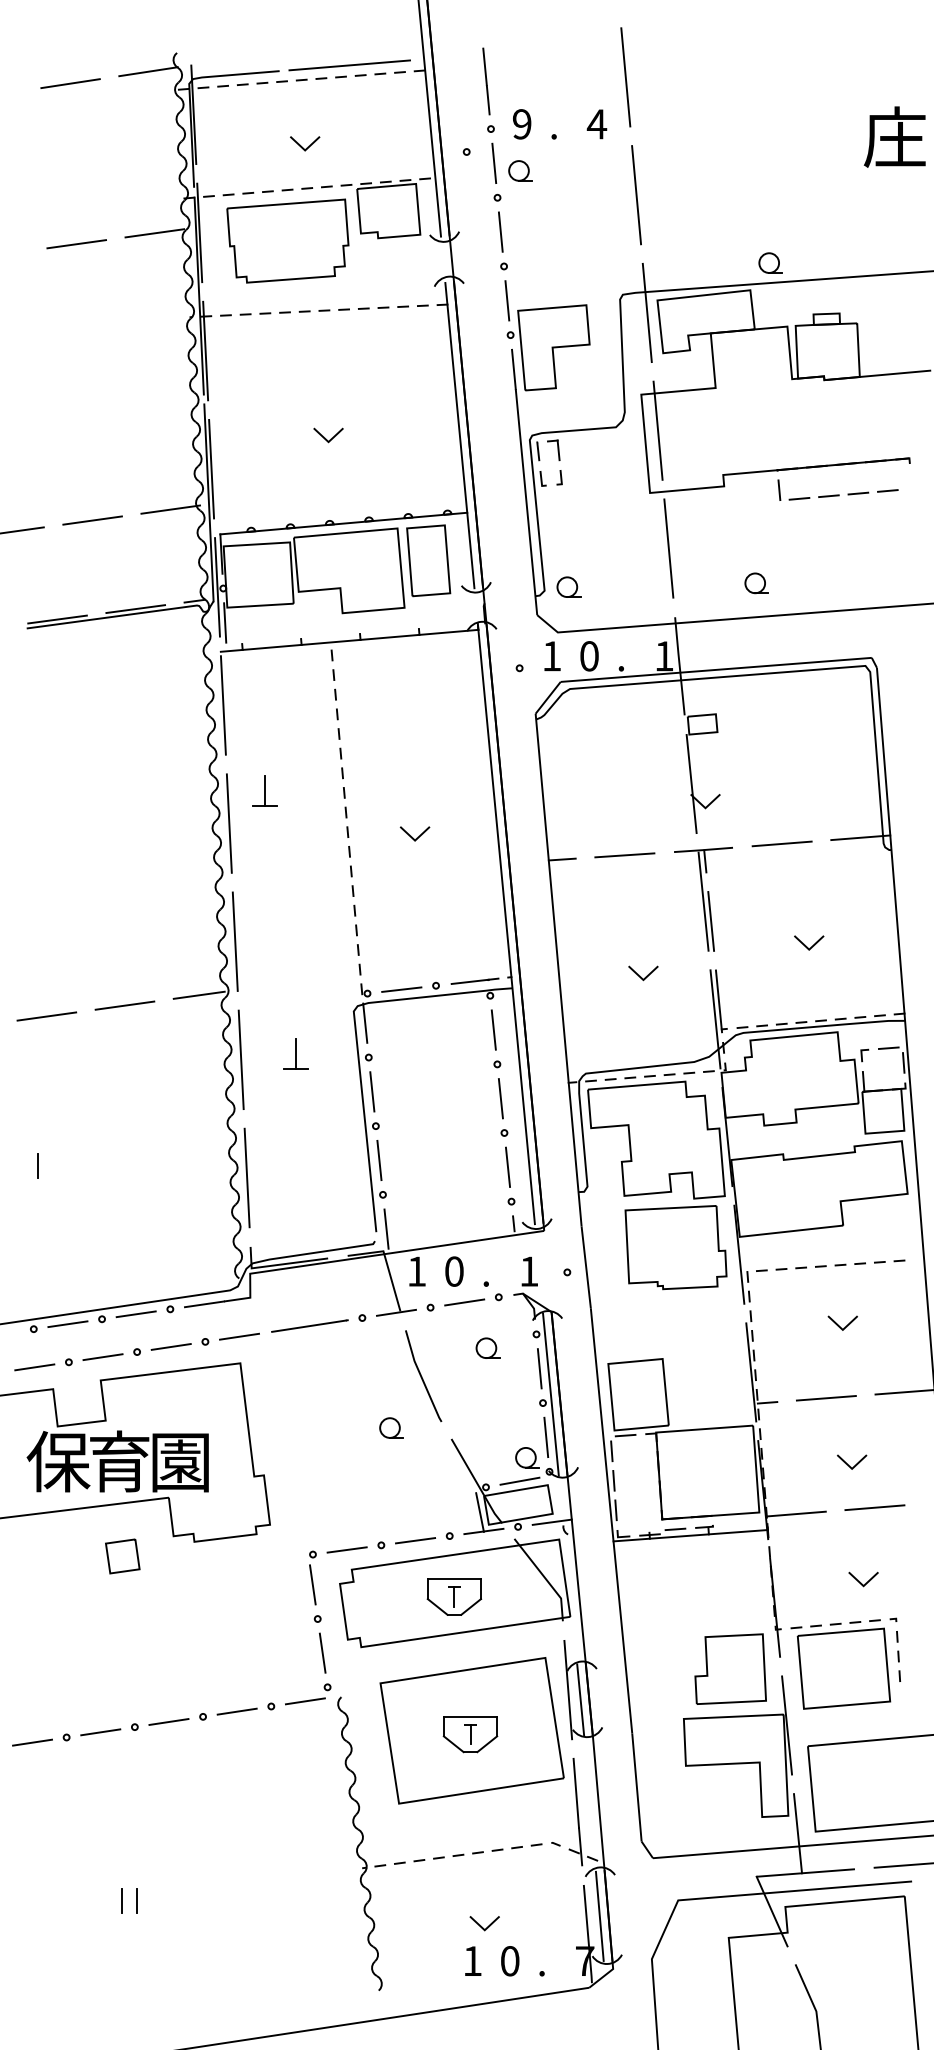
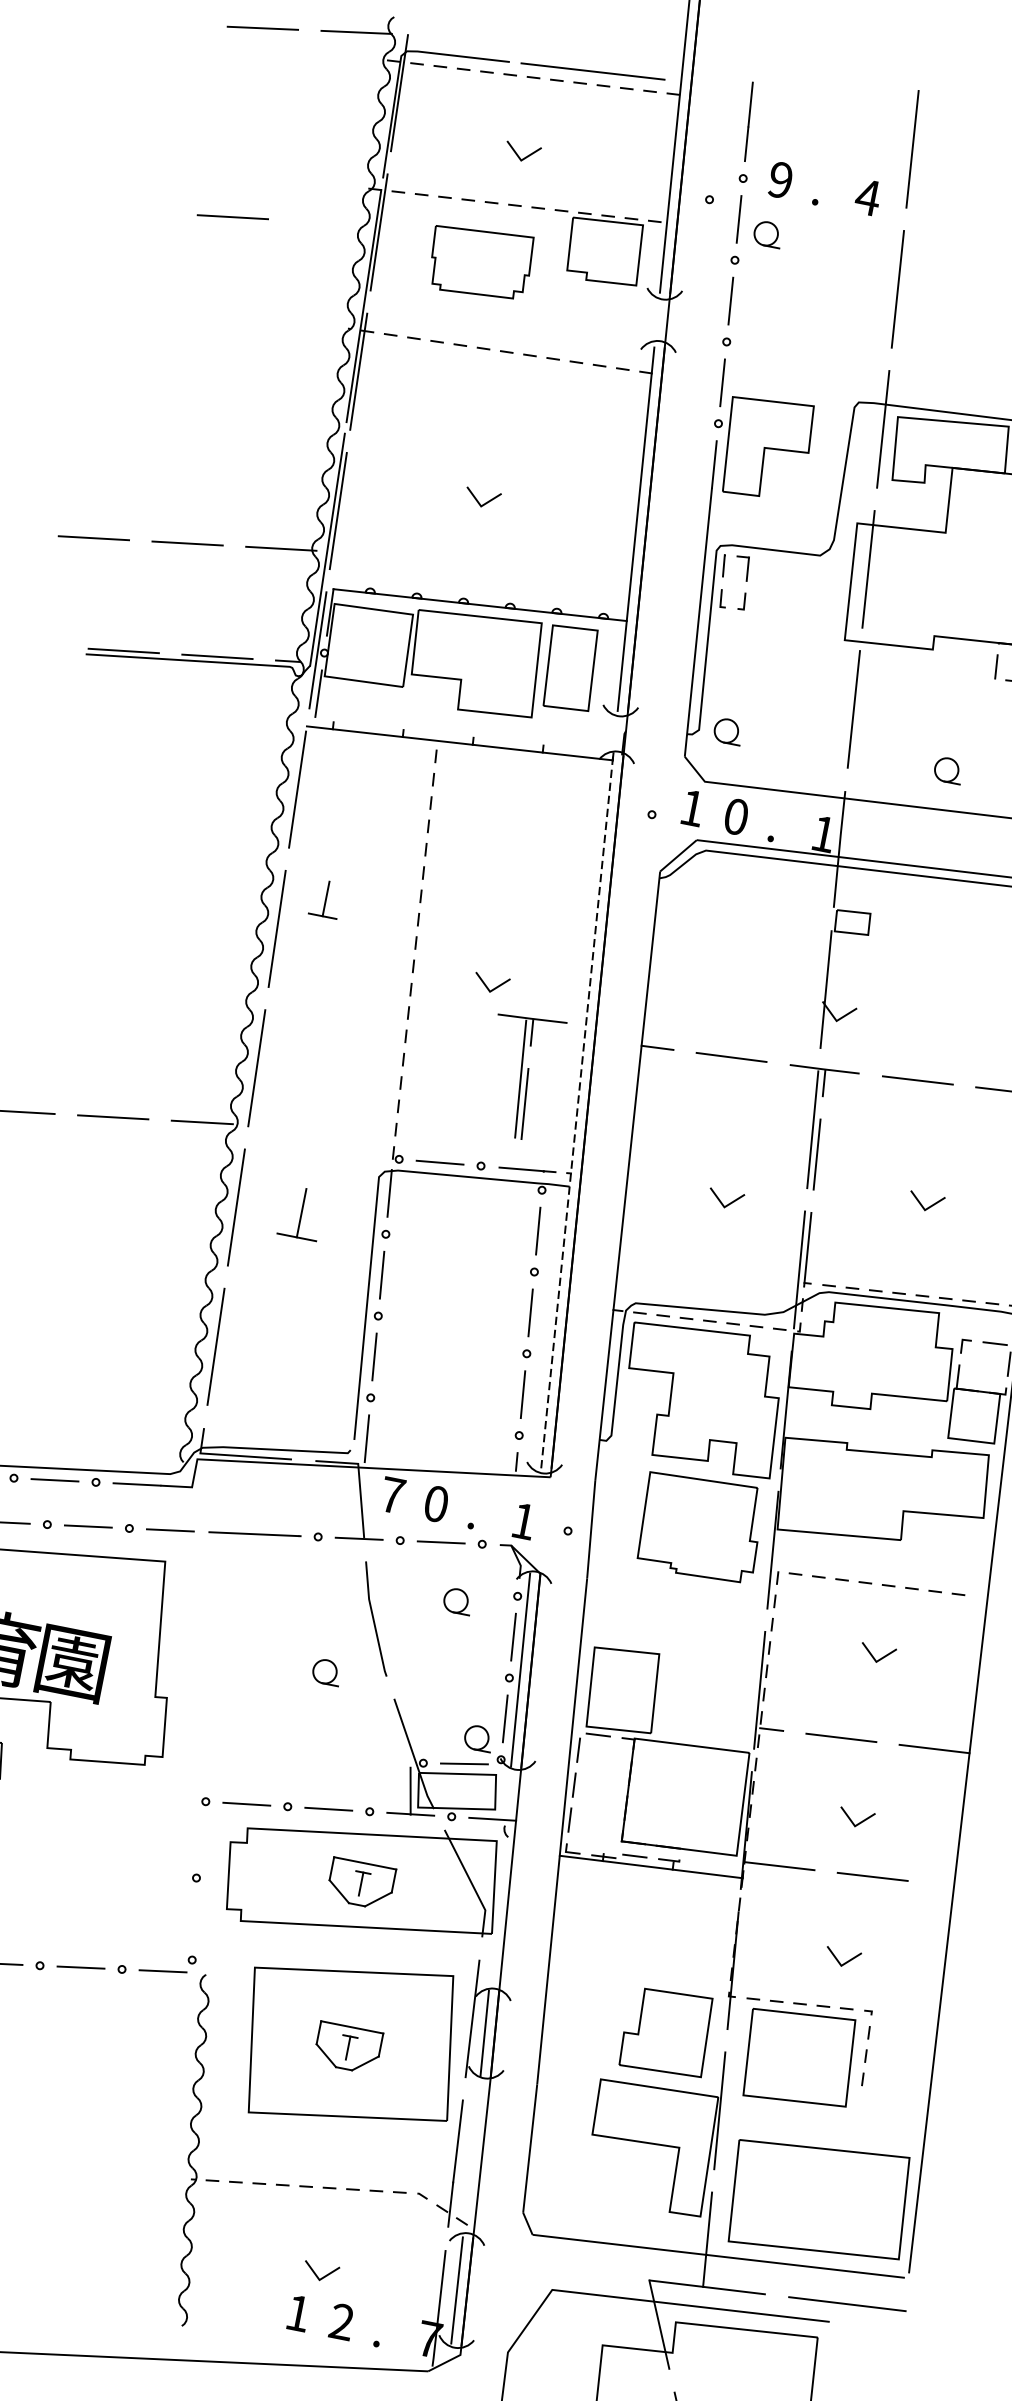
line: (154, 233) -> (326, 222), removed
part: (287, 240) -> (479, 261), size x0.7
part: (454, 904) -> (521, 1075), added
line: (506, 924) -> (577, 1110), solid -> dashed
part: (295, 1053) -> (301, 1212), size x1.4
text: (416, 1271) -> (392, 1495), 1 -> 7
line: (312, 1584) -> (198, 1836), removed
line: (322, 1652) -> (194, 1918), removed
text: (509, 1961) -> (341, 2322), 0 -> 2

